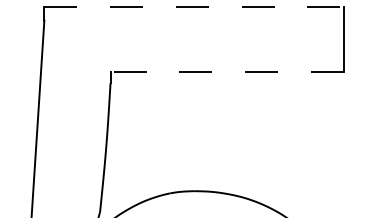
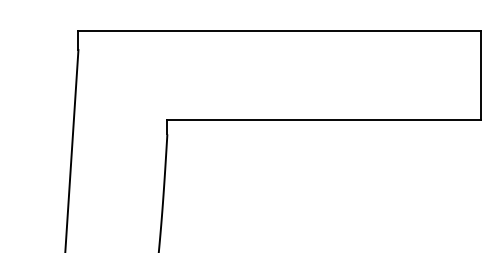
line: (194, 6) -> (280, 31), dashed -> solid
line: (227, 72) -> (324, 119), dashed -> solid

